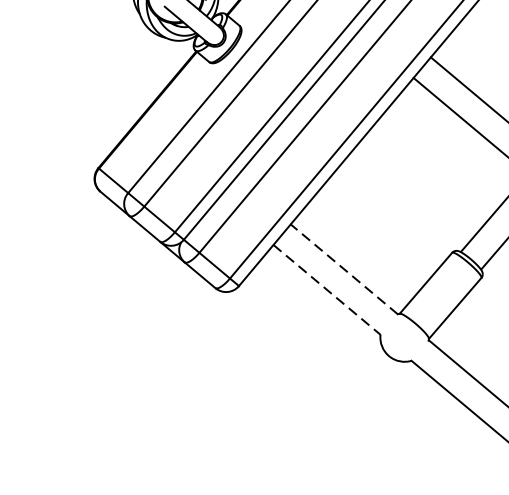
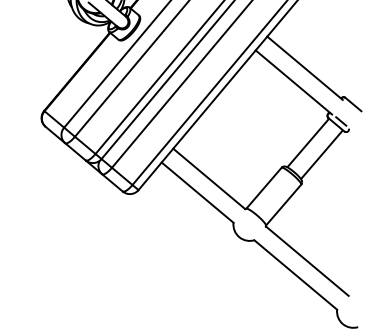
line: (344, 268) -> (209, 178), dashed -> solid
line: (326, 289) -> (197, 192), dashed -> solid

